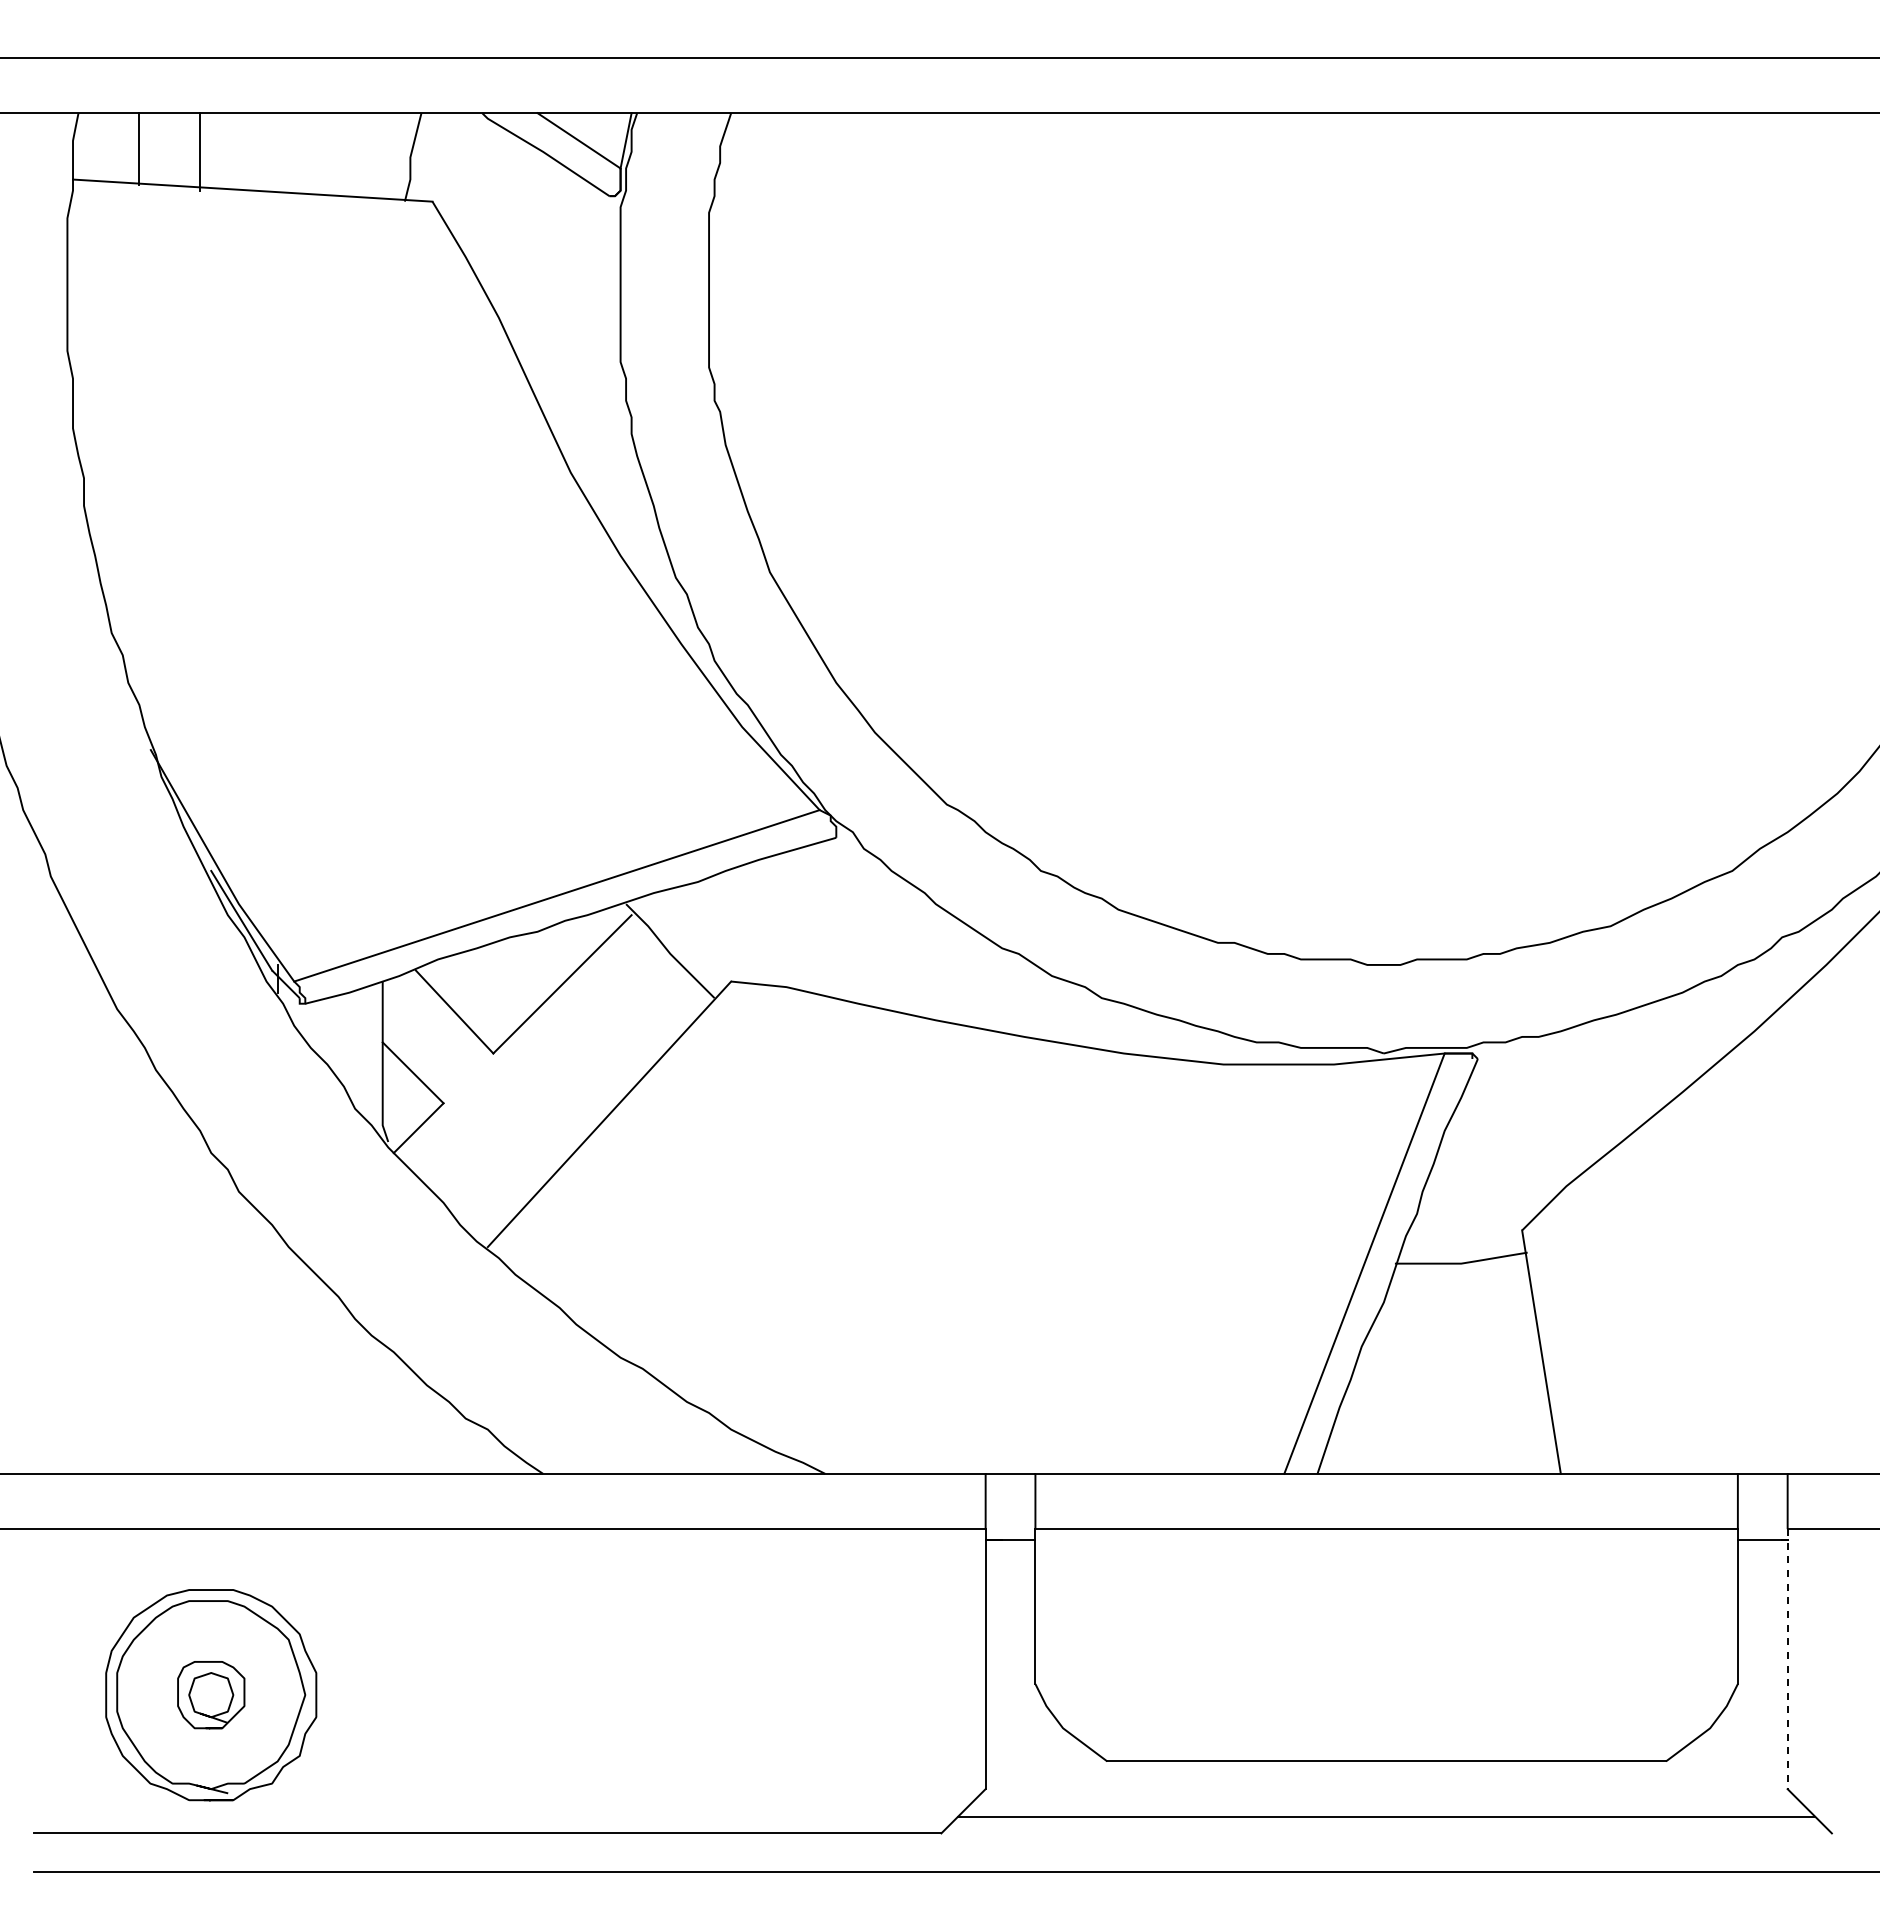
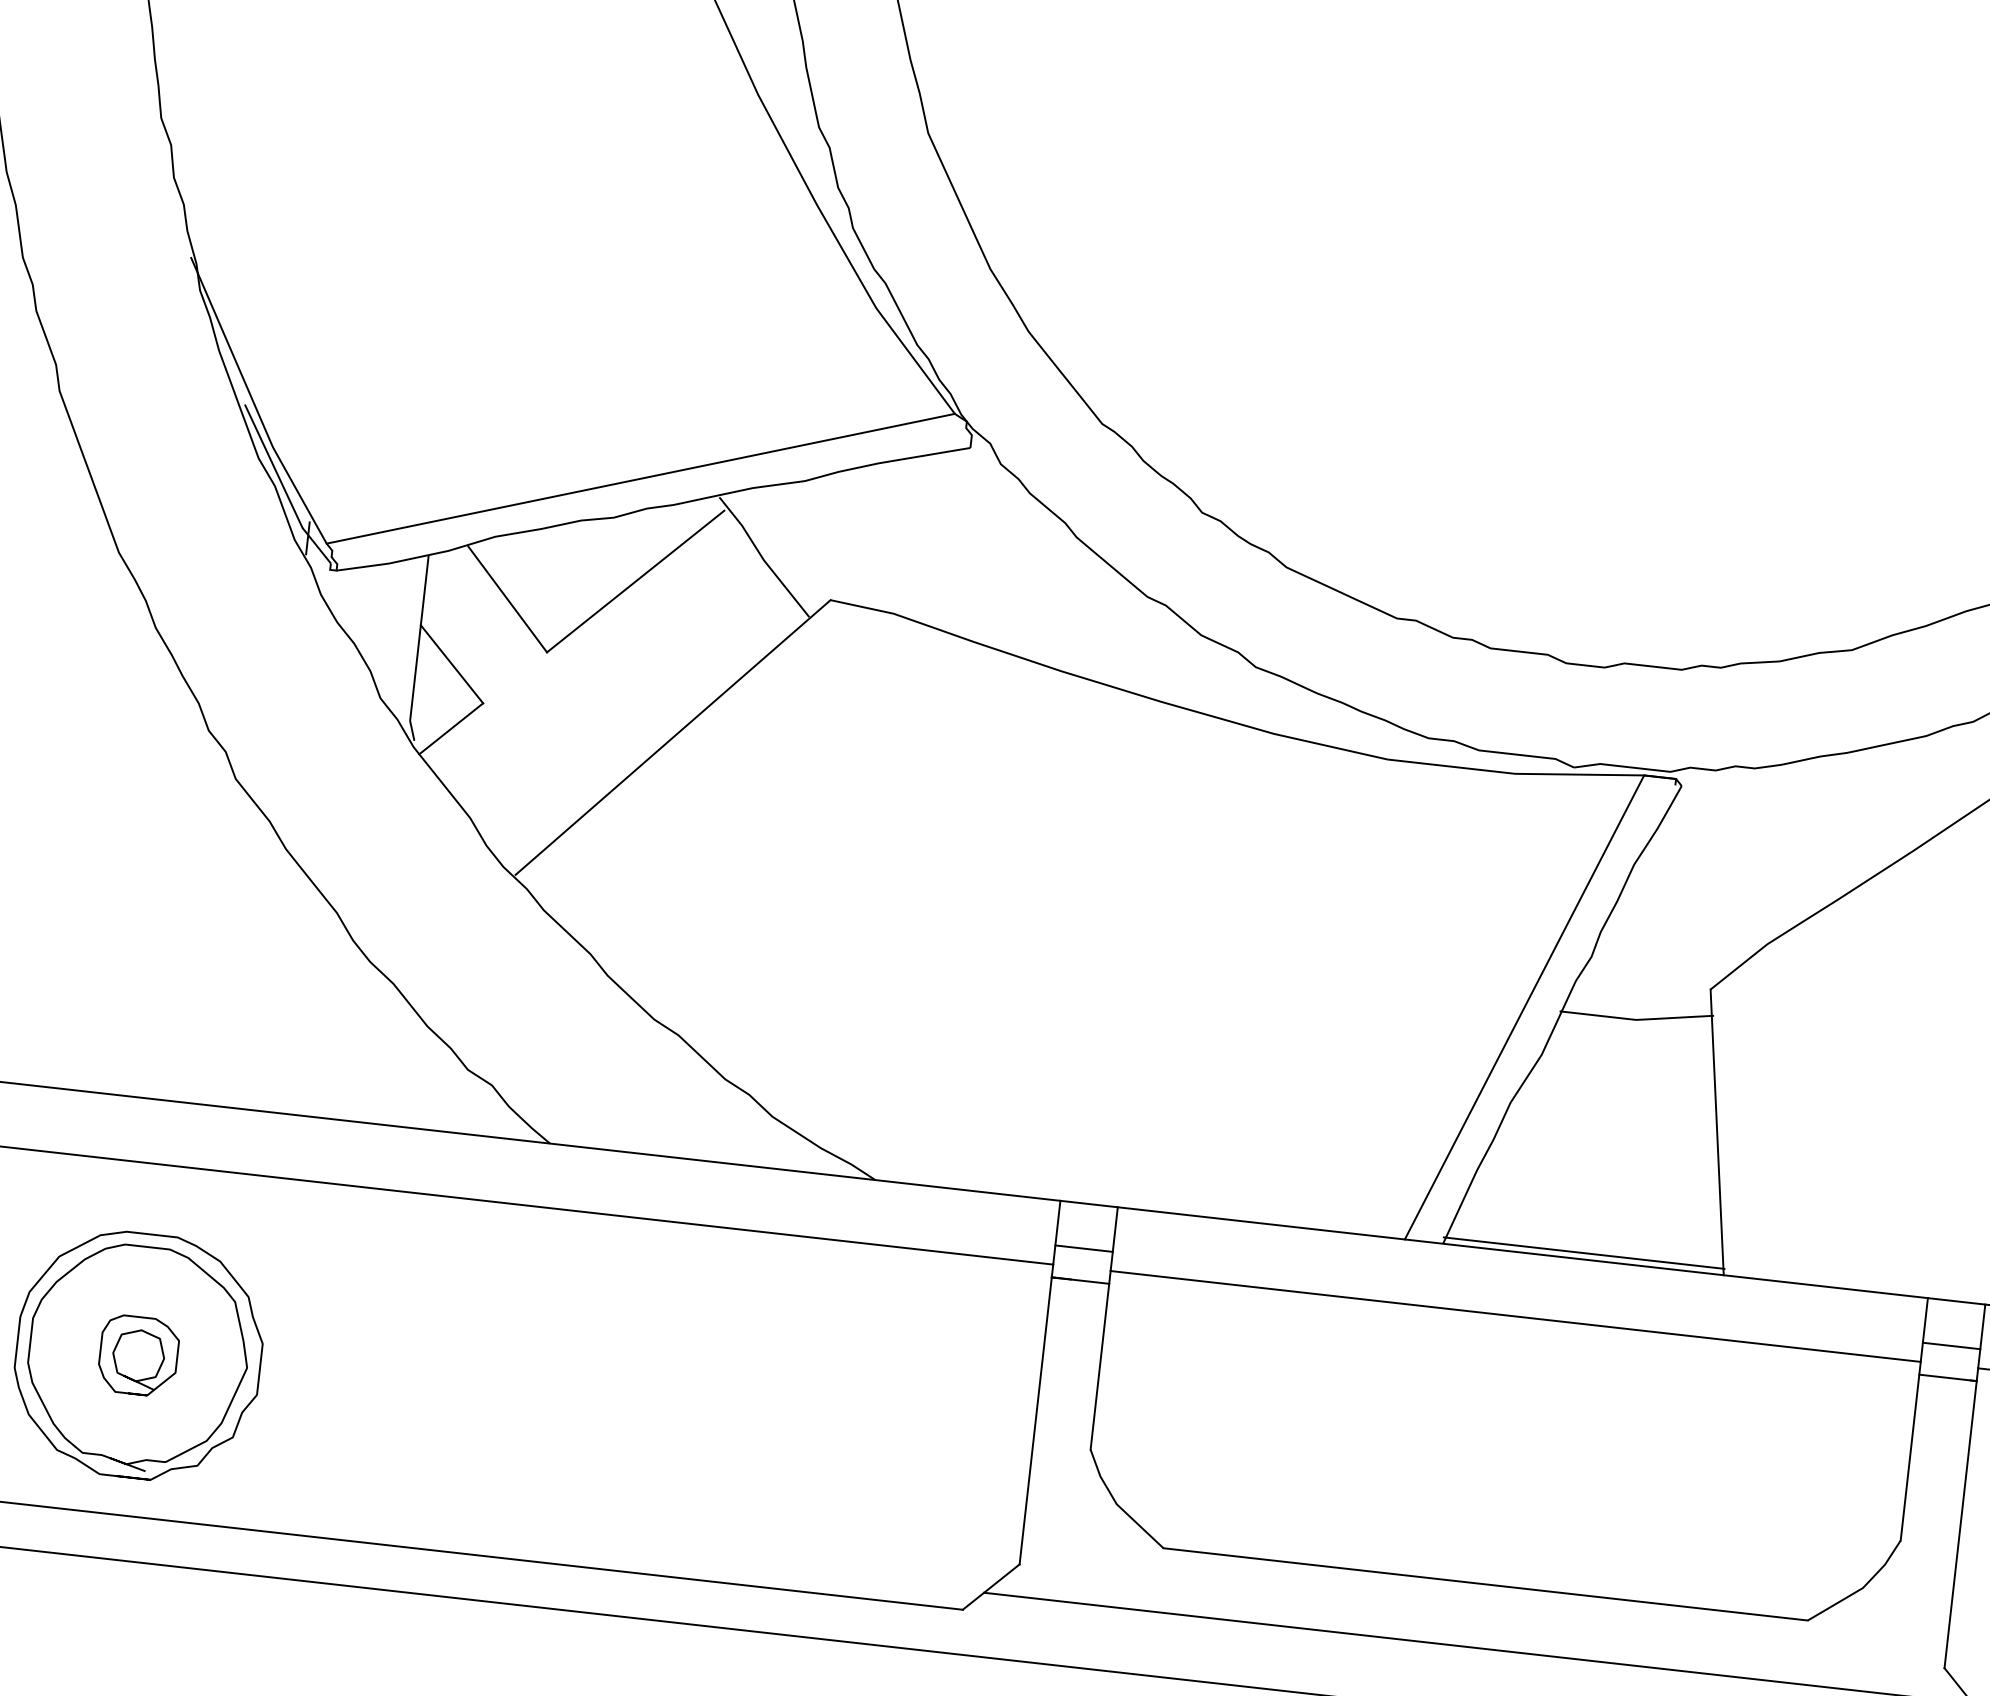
line: (1438, 1468) -> (1583, 1253), added
line: (1010, 1512) -> (1084, 1248), added
line: (1762, 1512) -> (1951, 1345), added
line: (1787, 1659) -> (1961, 1518), dashed -> solid

